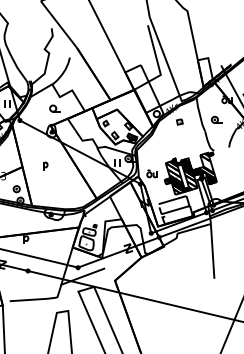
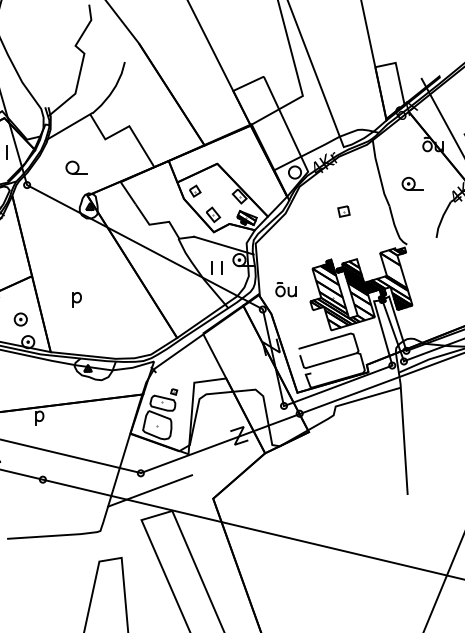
part: (54, 108) -> (75, 167), moved
part: (179, 121) -> (343, 210), moved
part: (45, 165) -> (77, 298), moved

